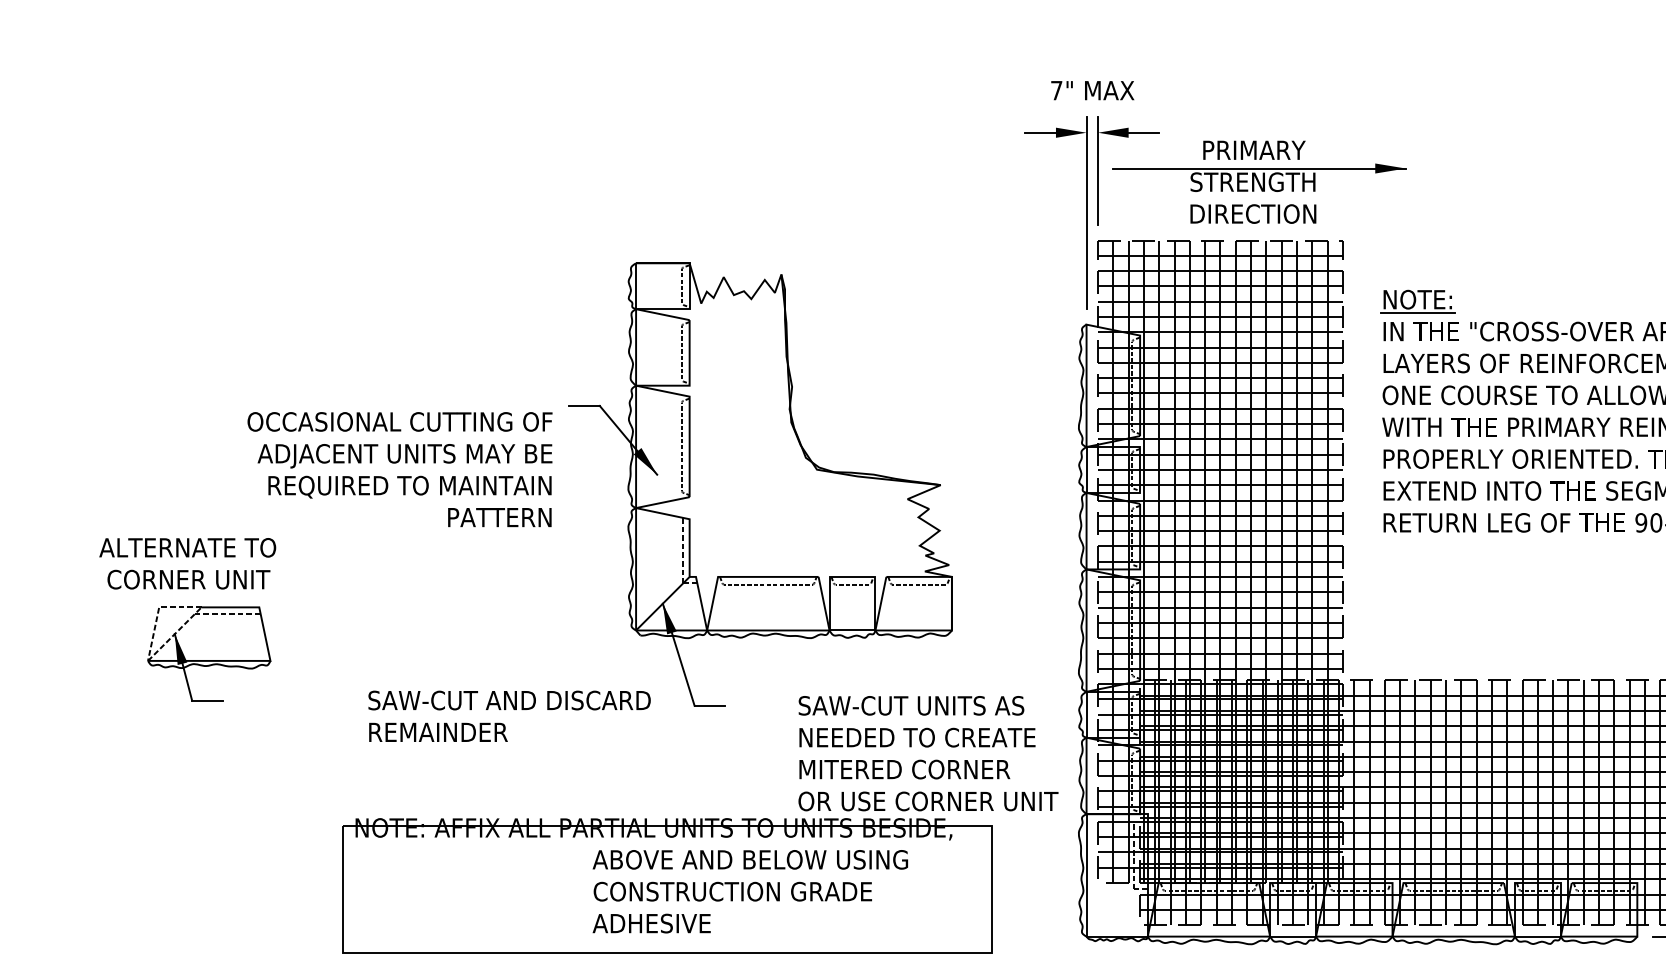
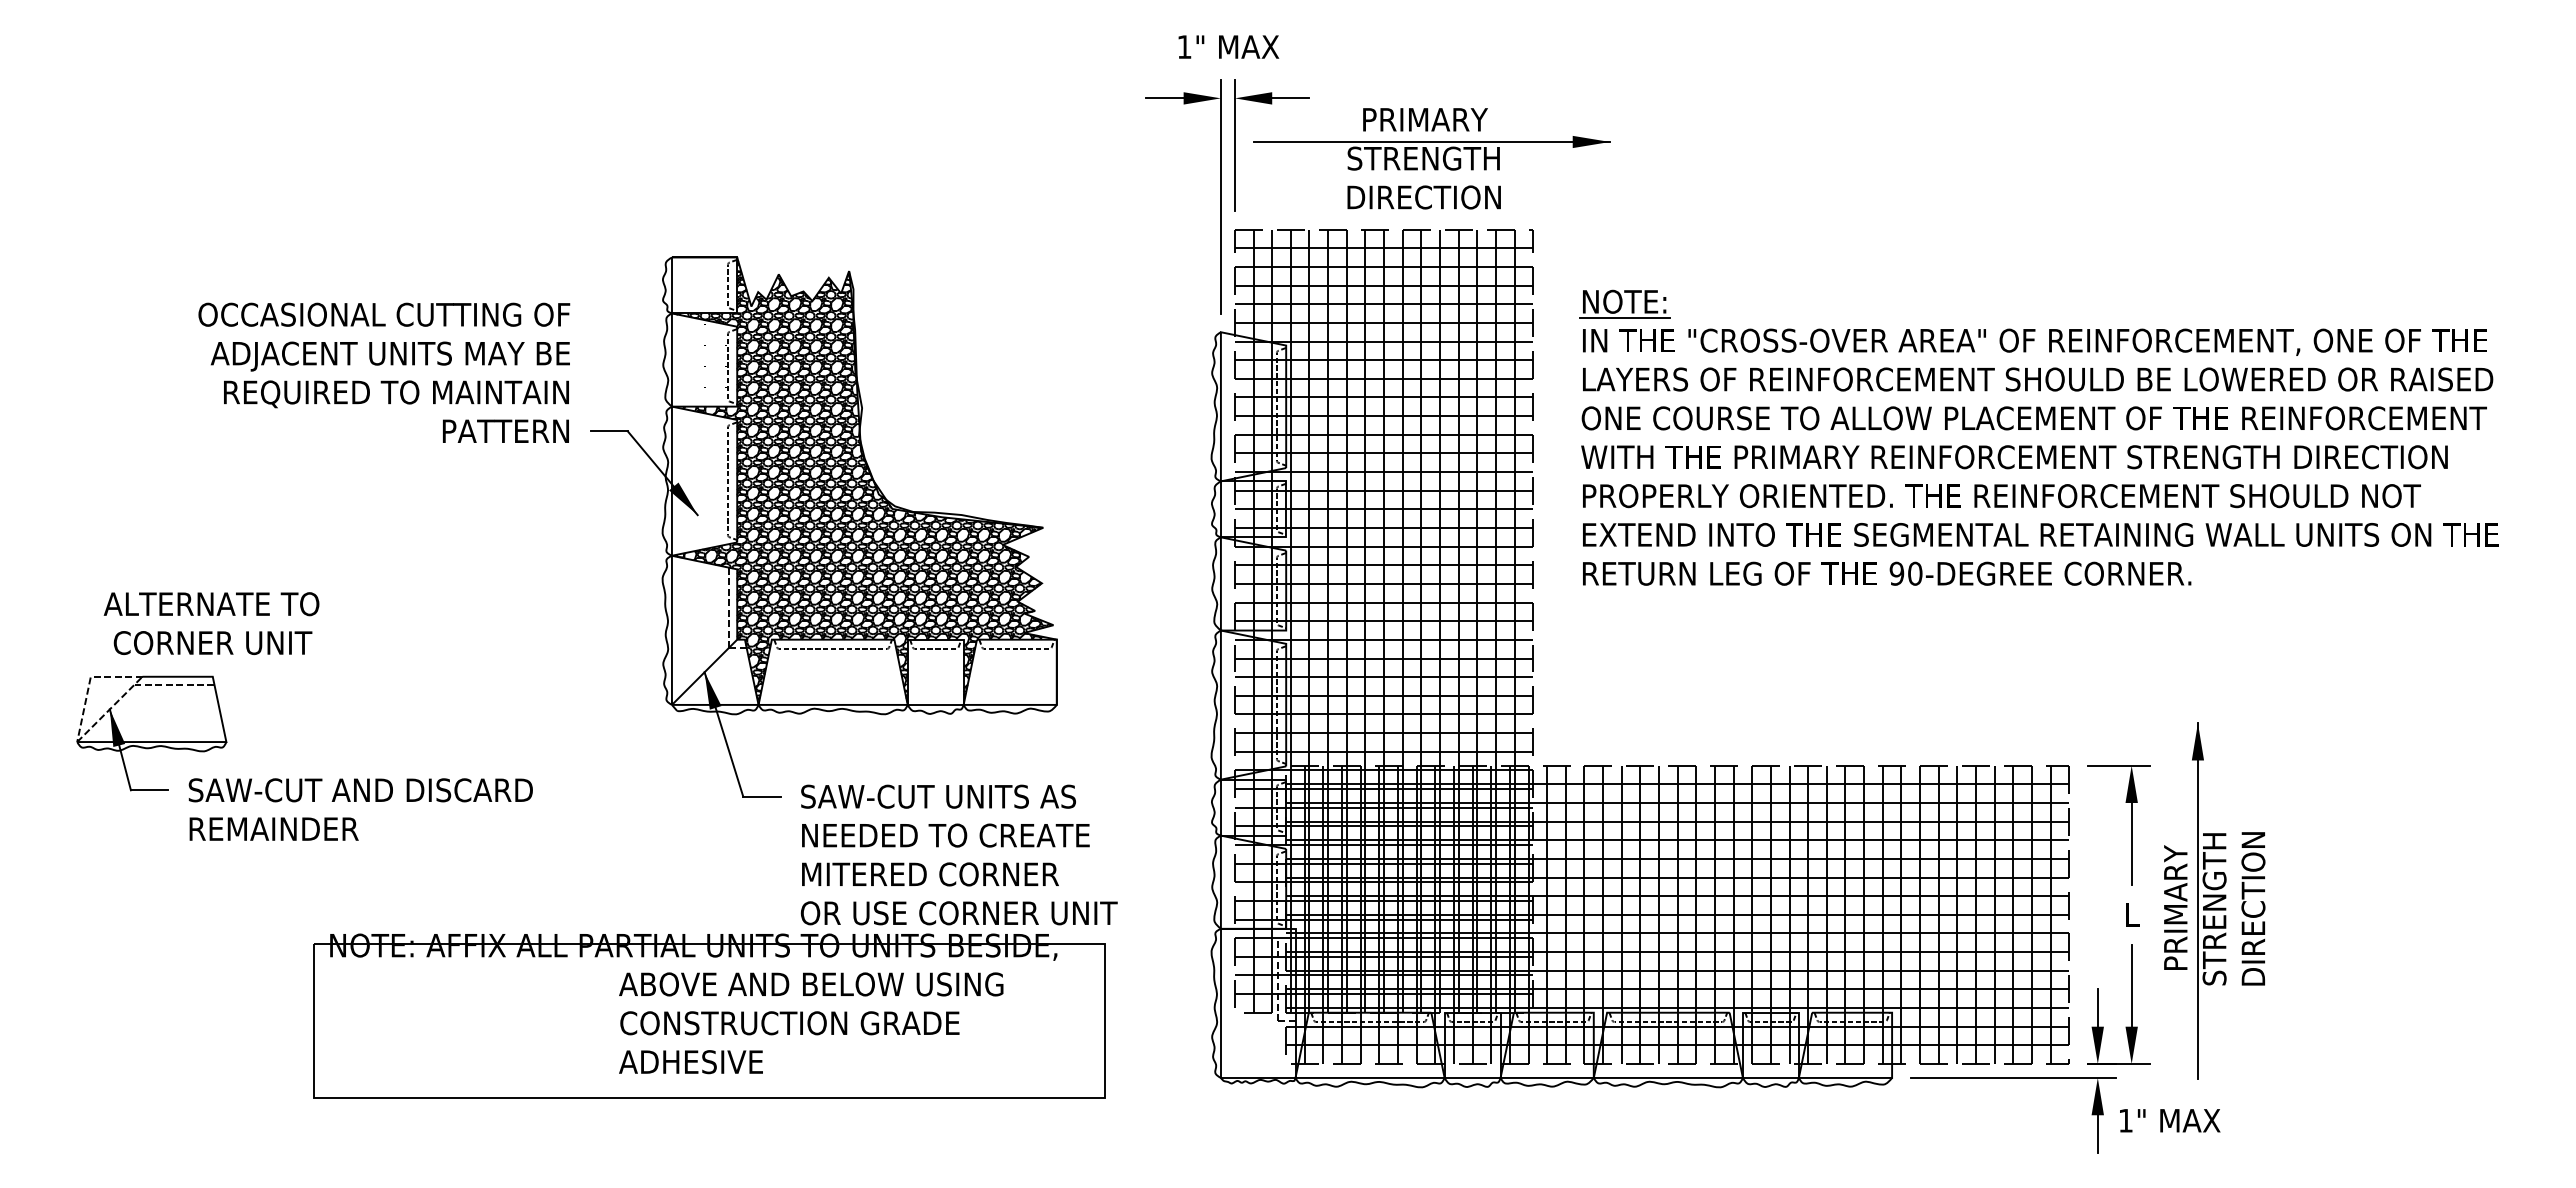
text: (1056, 90) -> (1184, 46), 7" -> 1"
hatch: (793, 447) -> (863, 481), added
text: (400, 469) -> (384, 372), moved
text: (187, 563) -> (211, 623), moved
text: (509, 716) -> (360, 809), moved
text: (927, 753) -> (958, 854), moved

